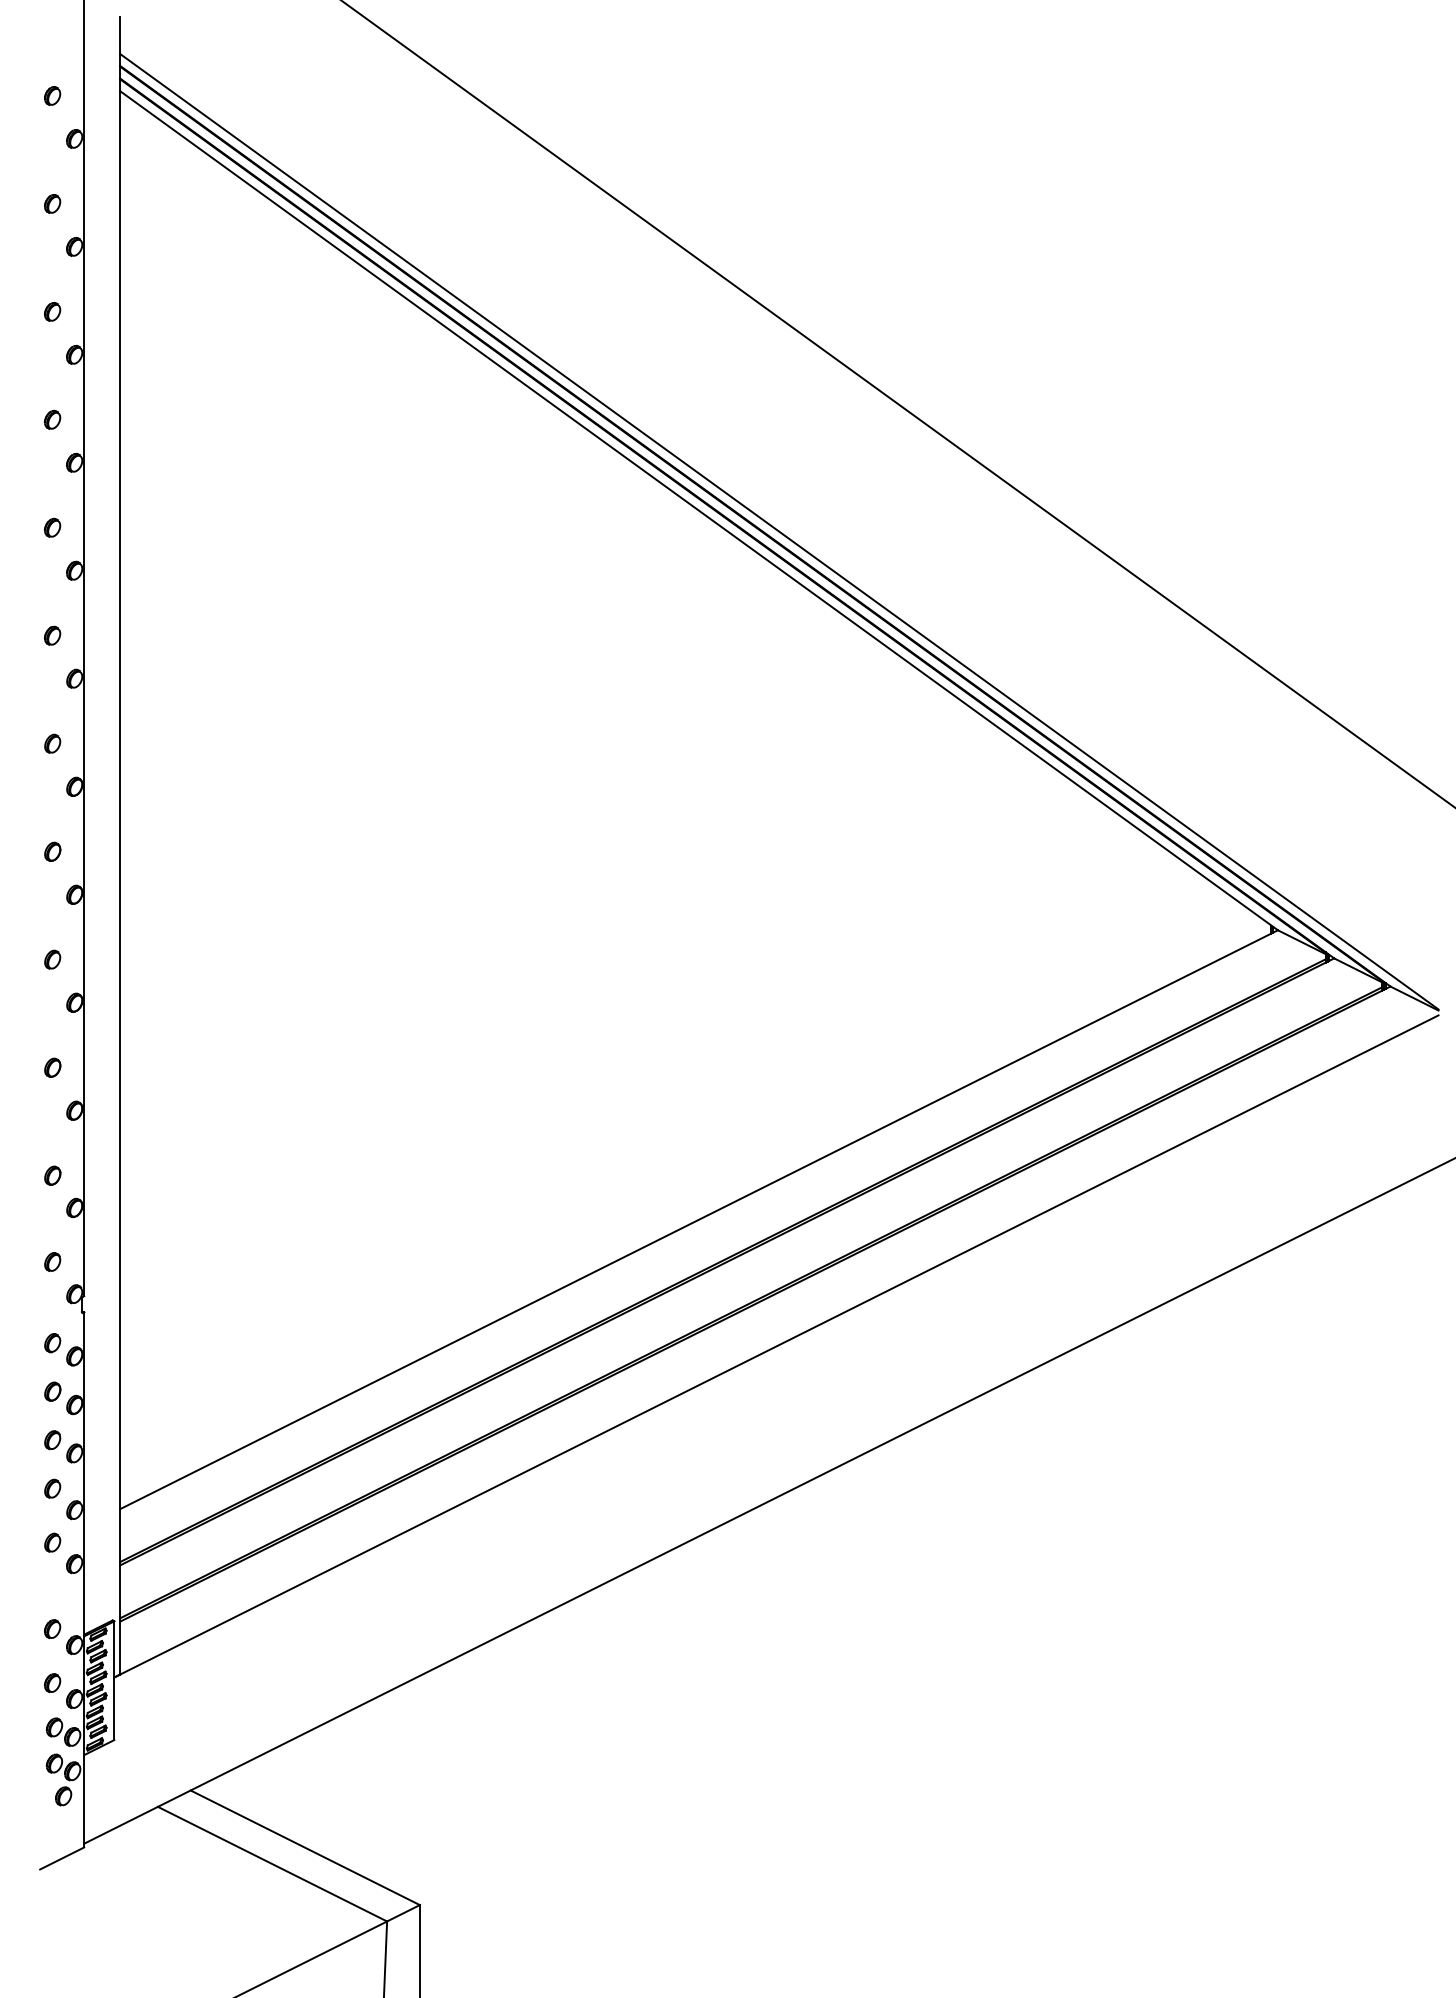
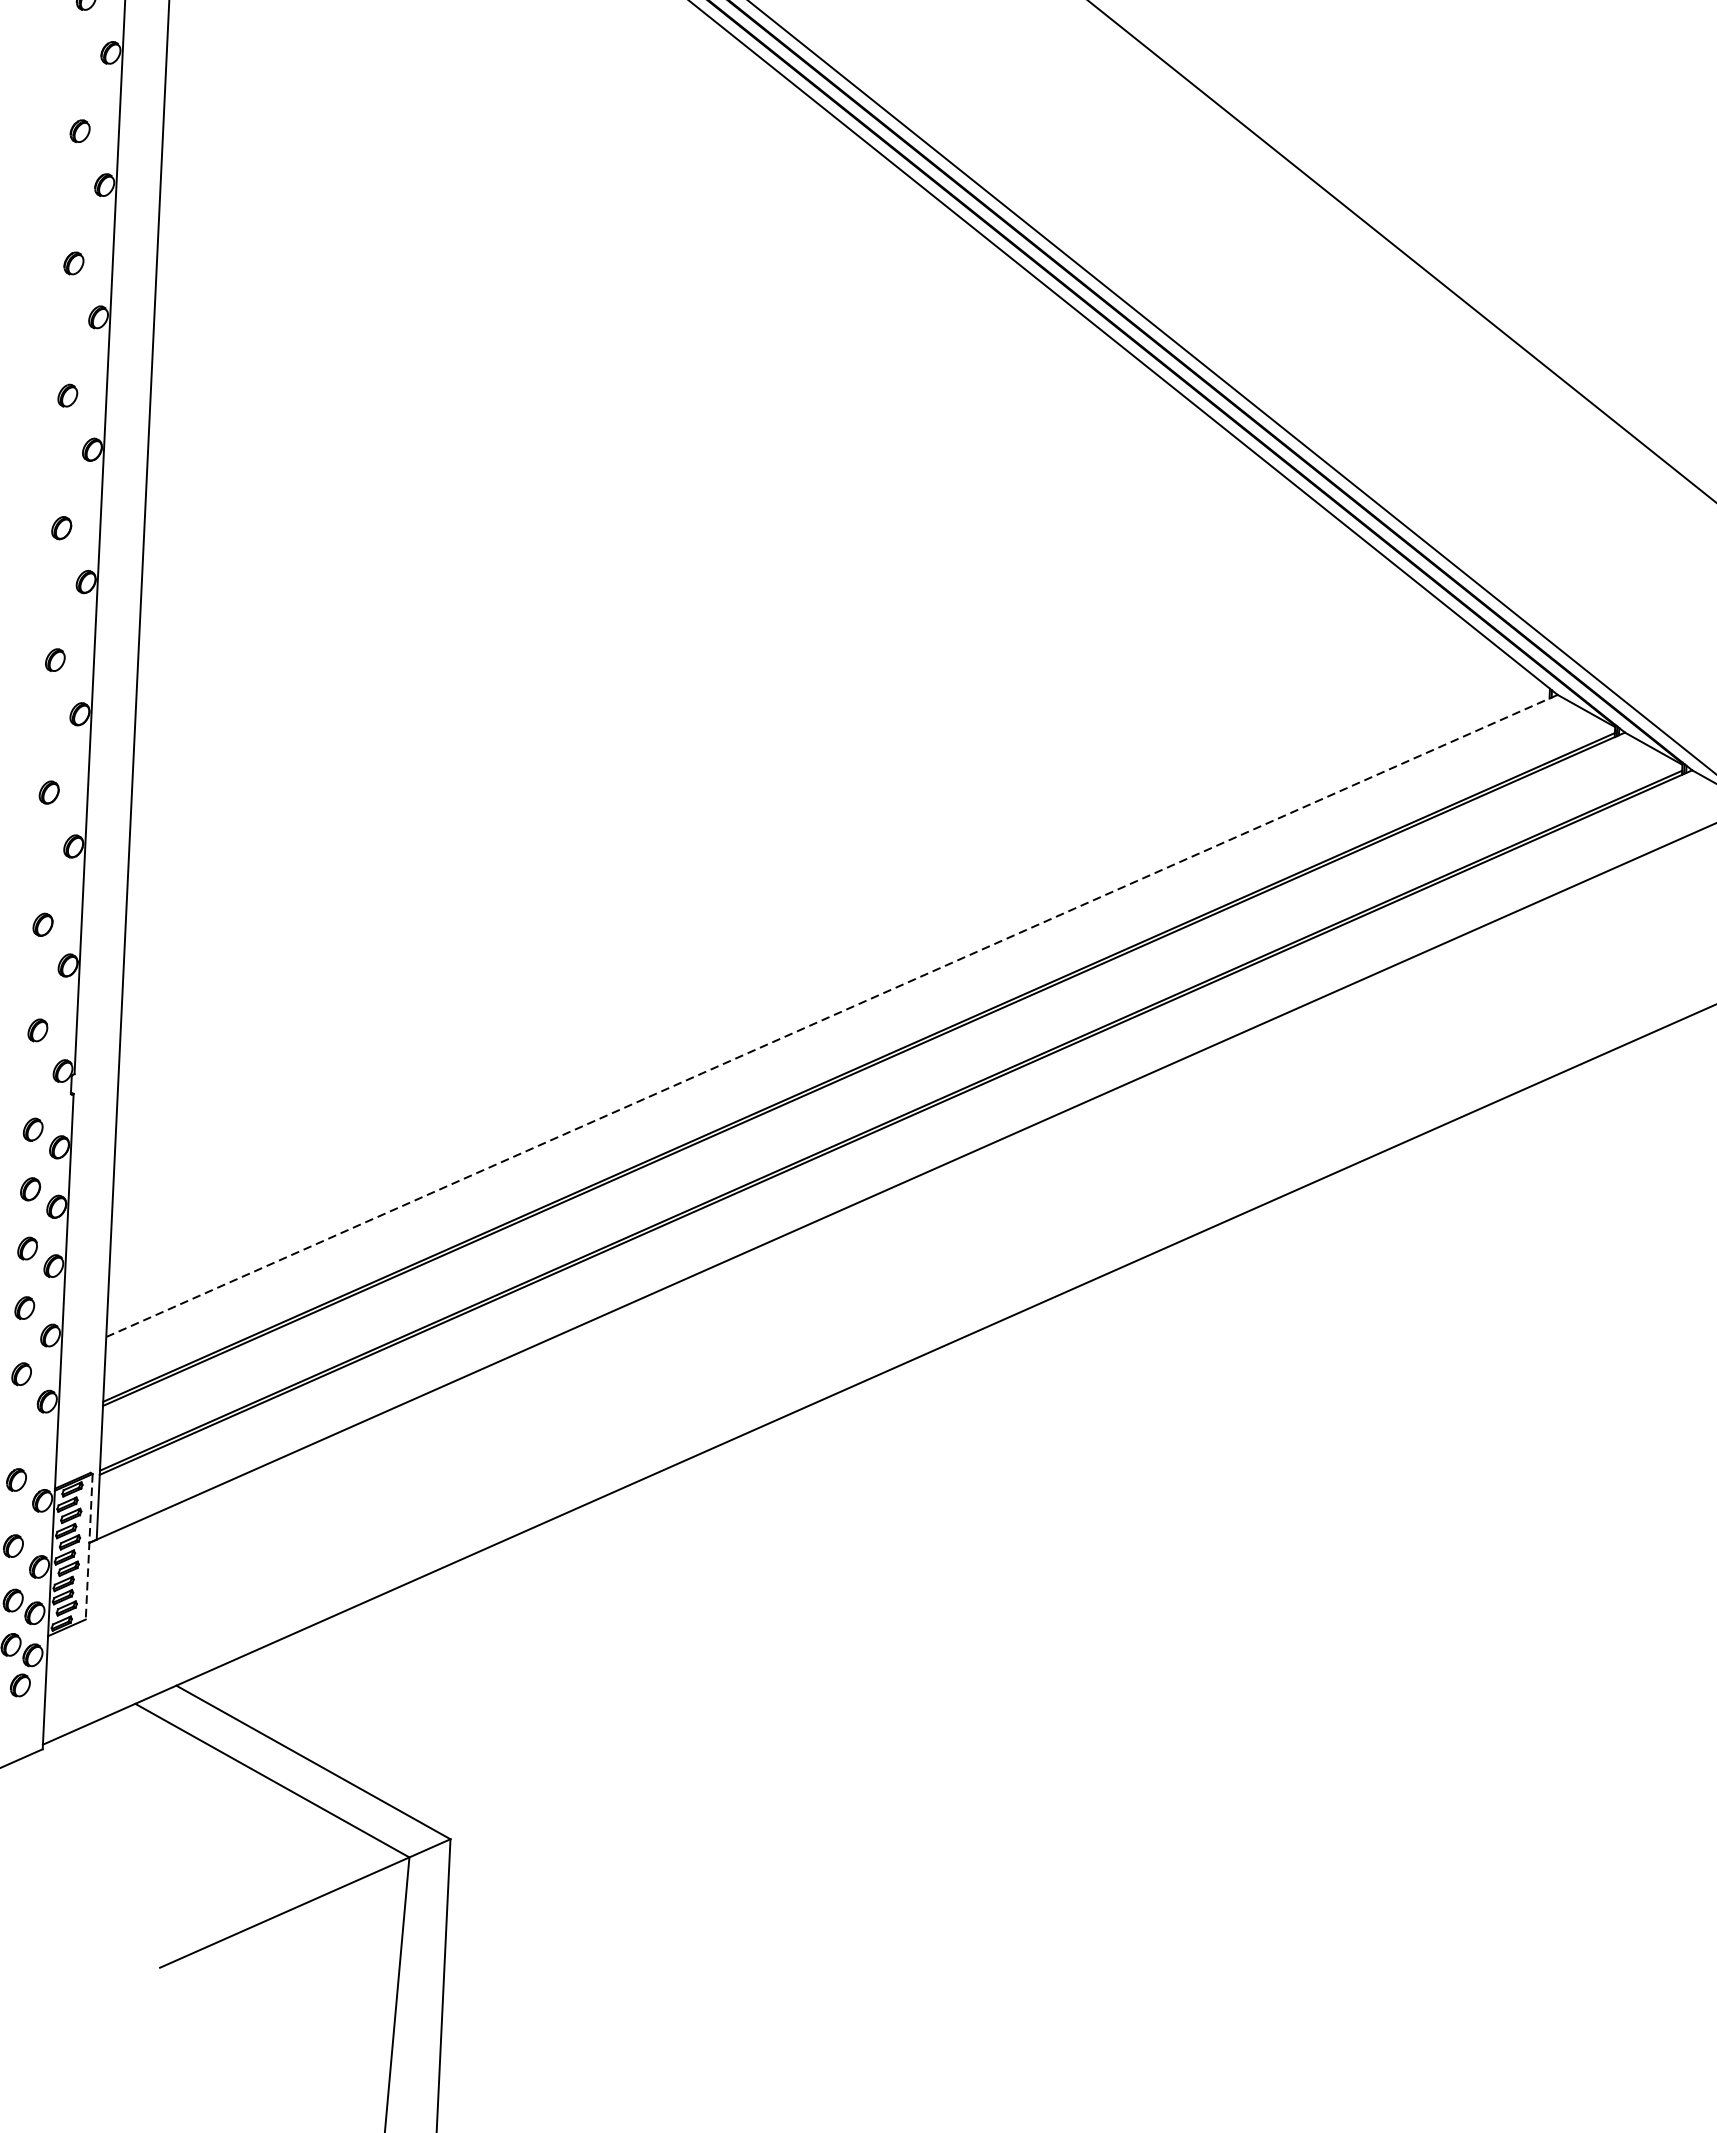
line: (699, 1219) -> (832, 1015), solid -> dashed
line: (114, 1681) -> (89, 1547), solid -> dashed

